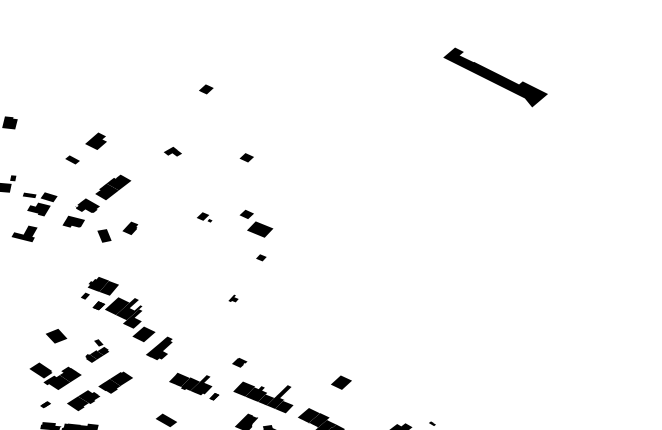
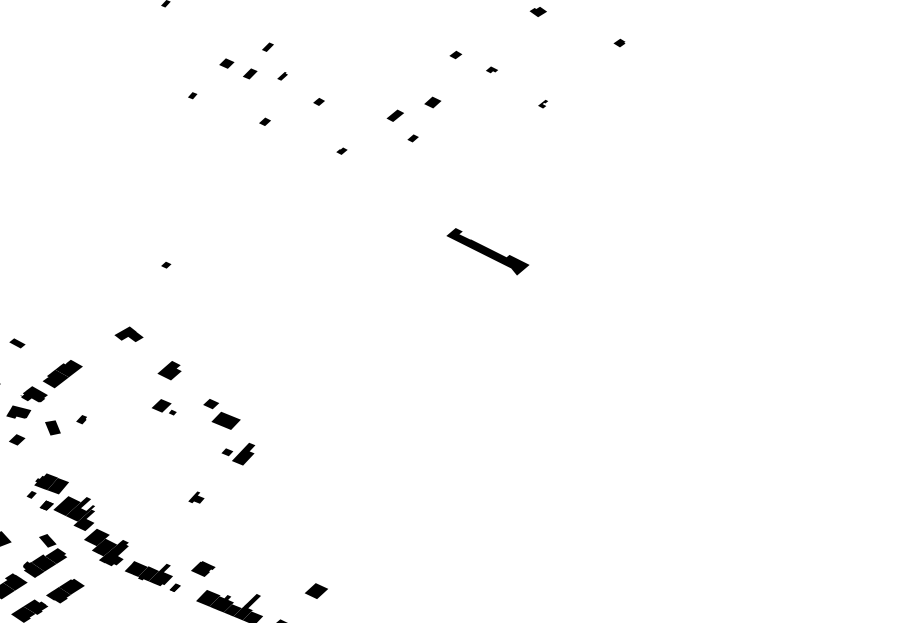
part: (495, 77) -> (487, 251), size x0.71
part: (206, 89) -> (166, 265), size x0.62
part: (96, 141) -> (169, 370), moved
part: (172, 151) -> (128, 333), size x1.43
part: (246, 158) -> (210, 341), removed
part: (204, 217) -> (164, 407), size x1.43
part: (130, 228) -> (81, 419), size x0.62
fill: (71, 246) -> (16, 439), added
fill: (275, 258) -> (243, 453), added
part: (233, 298) -> (196, 497), size x1.43
fill: (150, 343) -> (104, 547), added
part: (96, 350) -> (44, 555), size x1.67
part: (239, 362) -> (203, 568), size x1.43
part: (194, 386) -> (152, 576), moved

